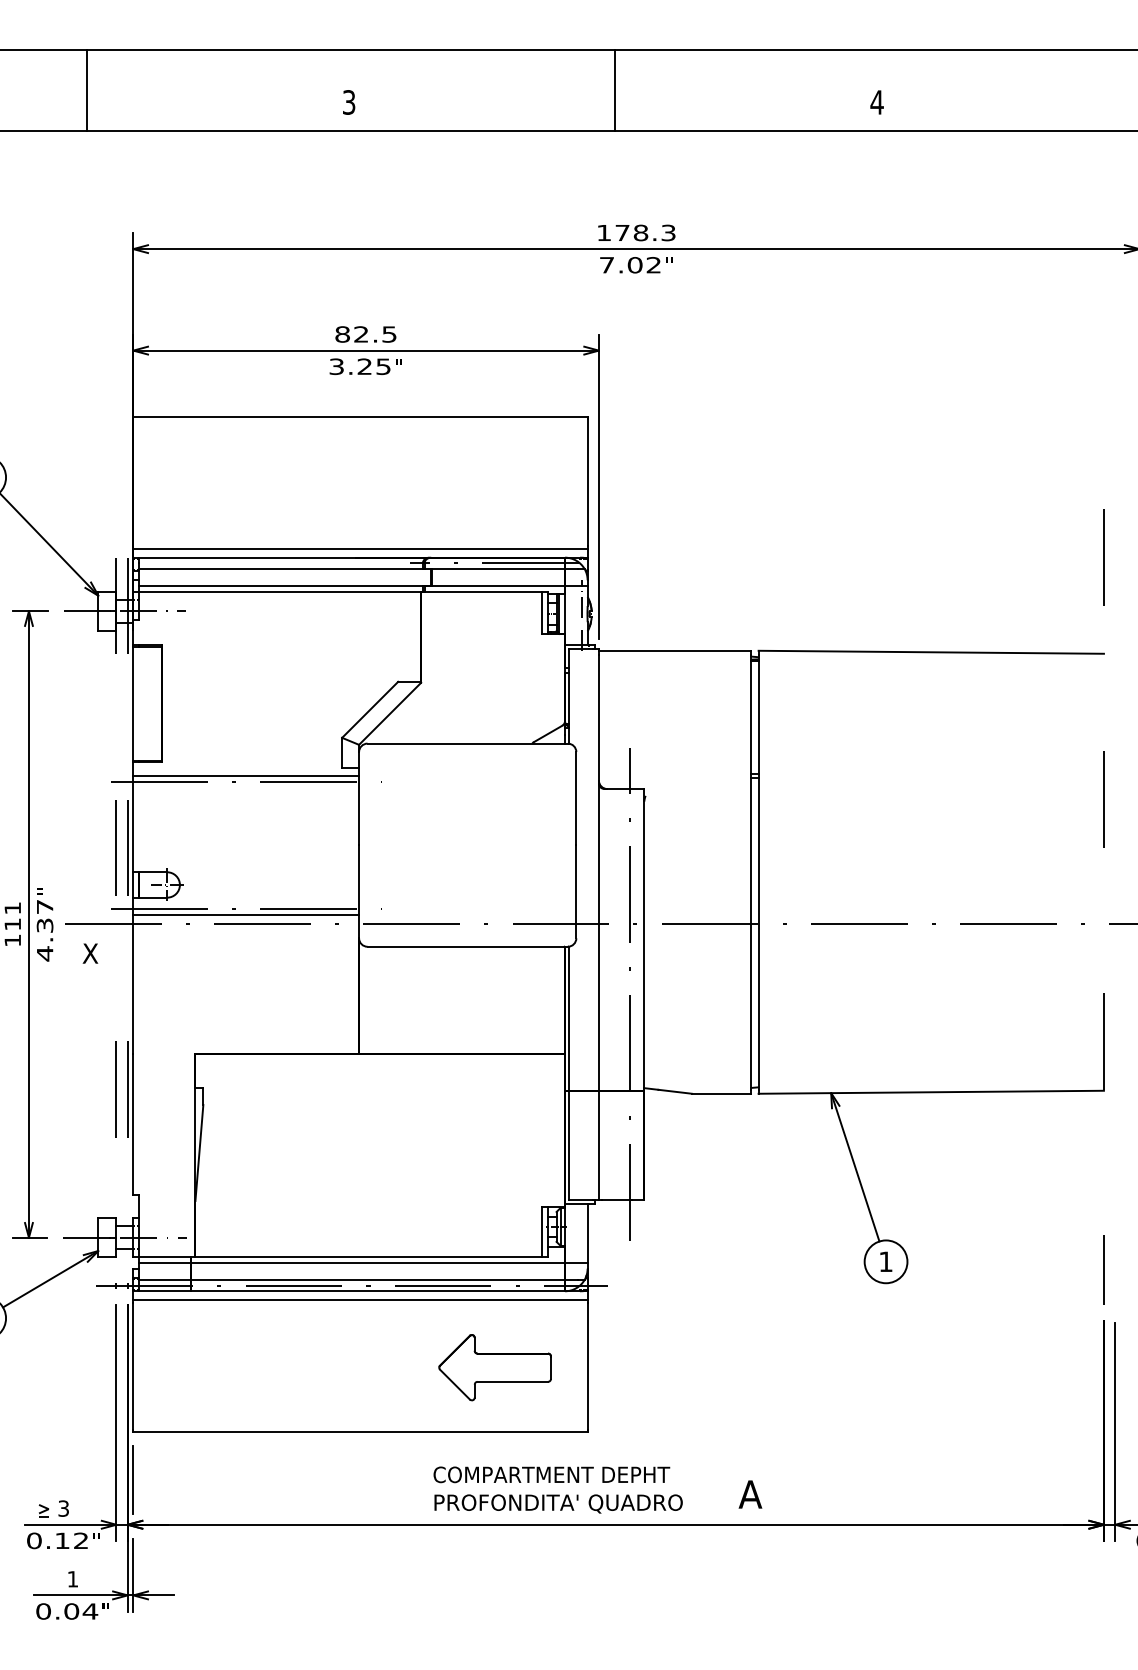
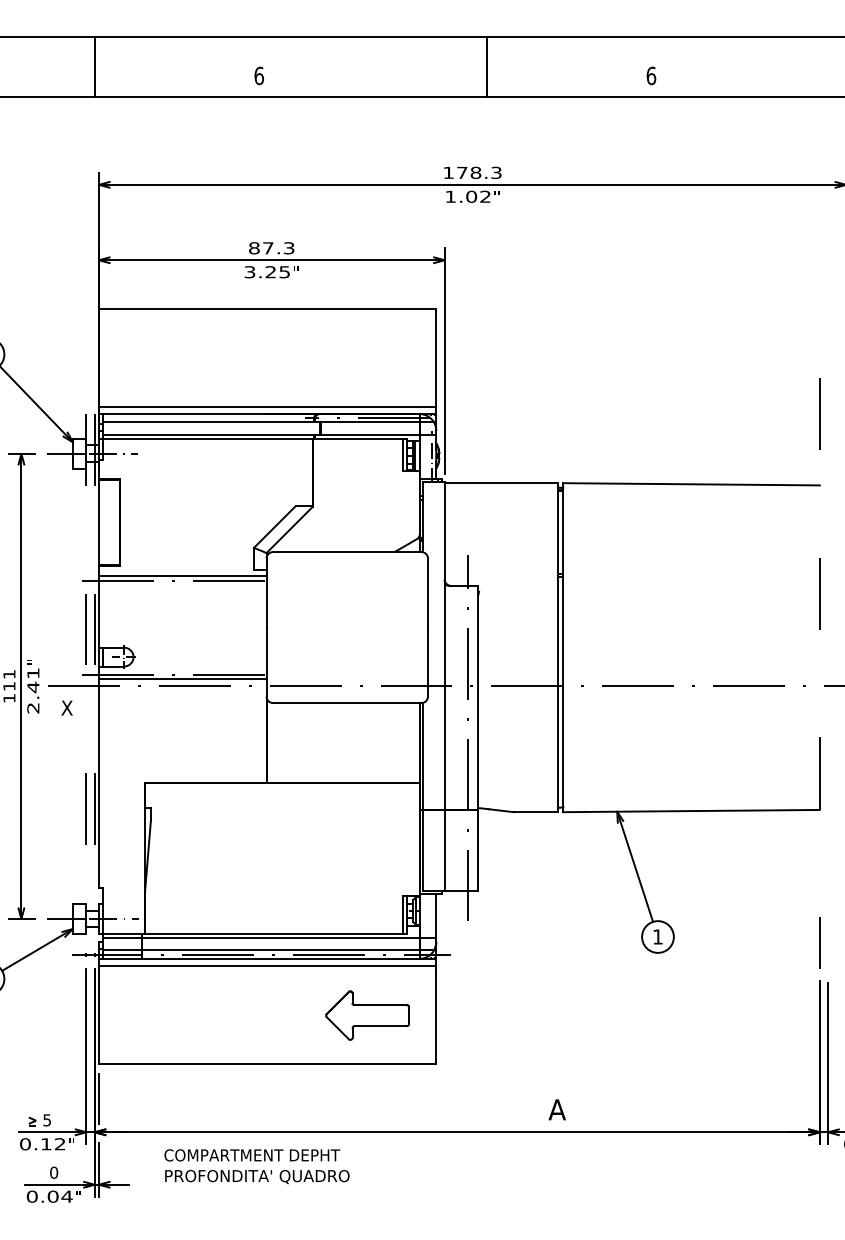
line: (87, 90) -> (95, 67), moved
line: (615, 90) -> (487, 67), moved
text: (348, 102) -> (258, 75), 3 -> 6
text: (876, 102) -> (650, 75), 4 -> 6
text: (606, 265) -> (450, 197), 7.02 -> 1.02
text: (375, 334) -> (278, 248), 82.5 -> 87.3
text: (44, 930) -> (32, 690), 4.37 -> 2.41
text: (557, 1489) -> (256, 1166), moved
text: (63, 1508) -> (47, 1120), 3 -> 5
text: (72, 1579) -> (53, 1172), 1 -> 0

